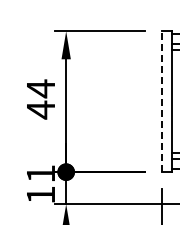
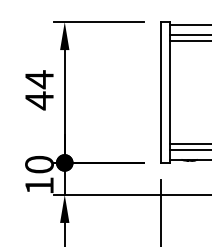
line: (161, 101) -> (160, 92), dashed -> solid
text: (40, 173) -> (39, 164), 11 -> 10

